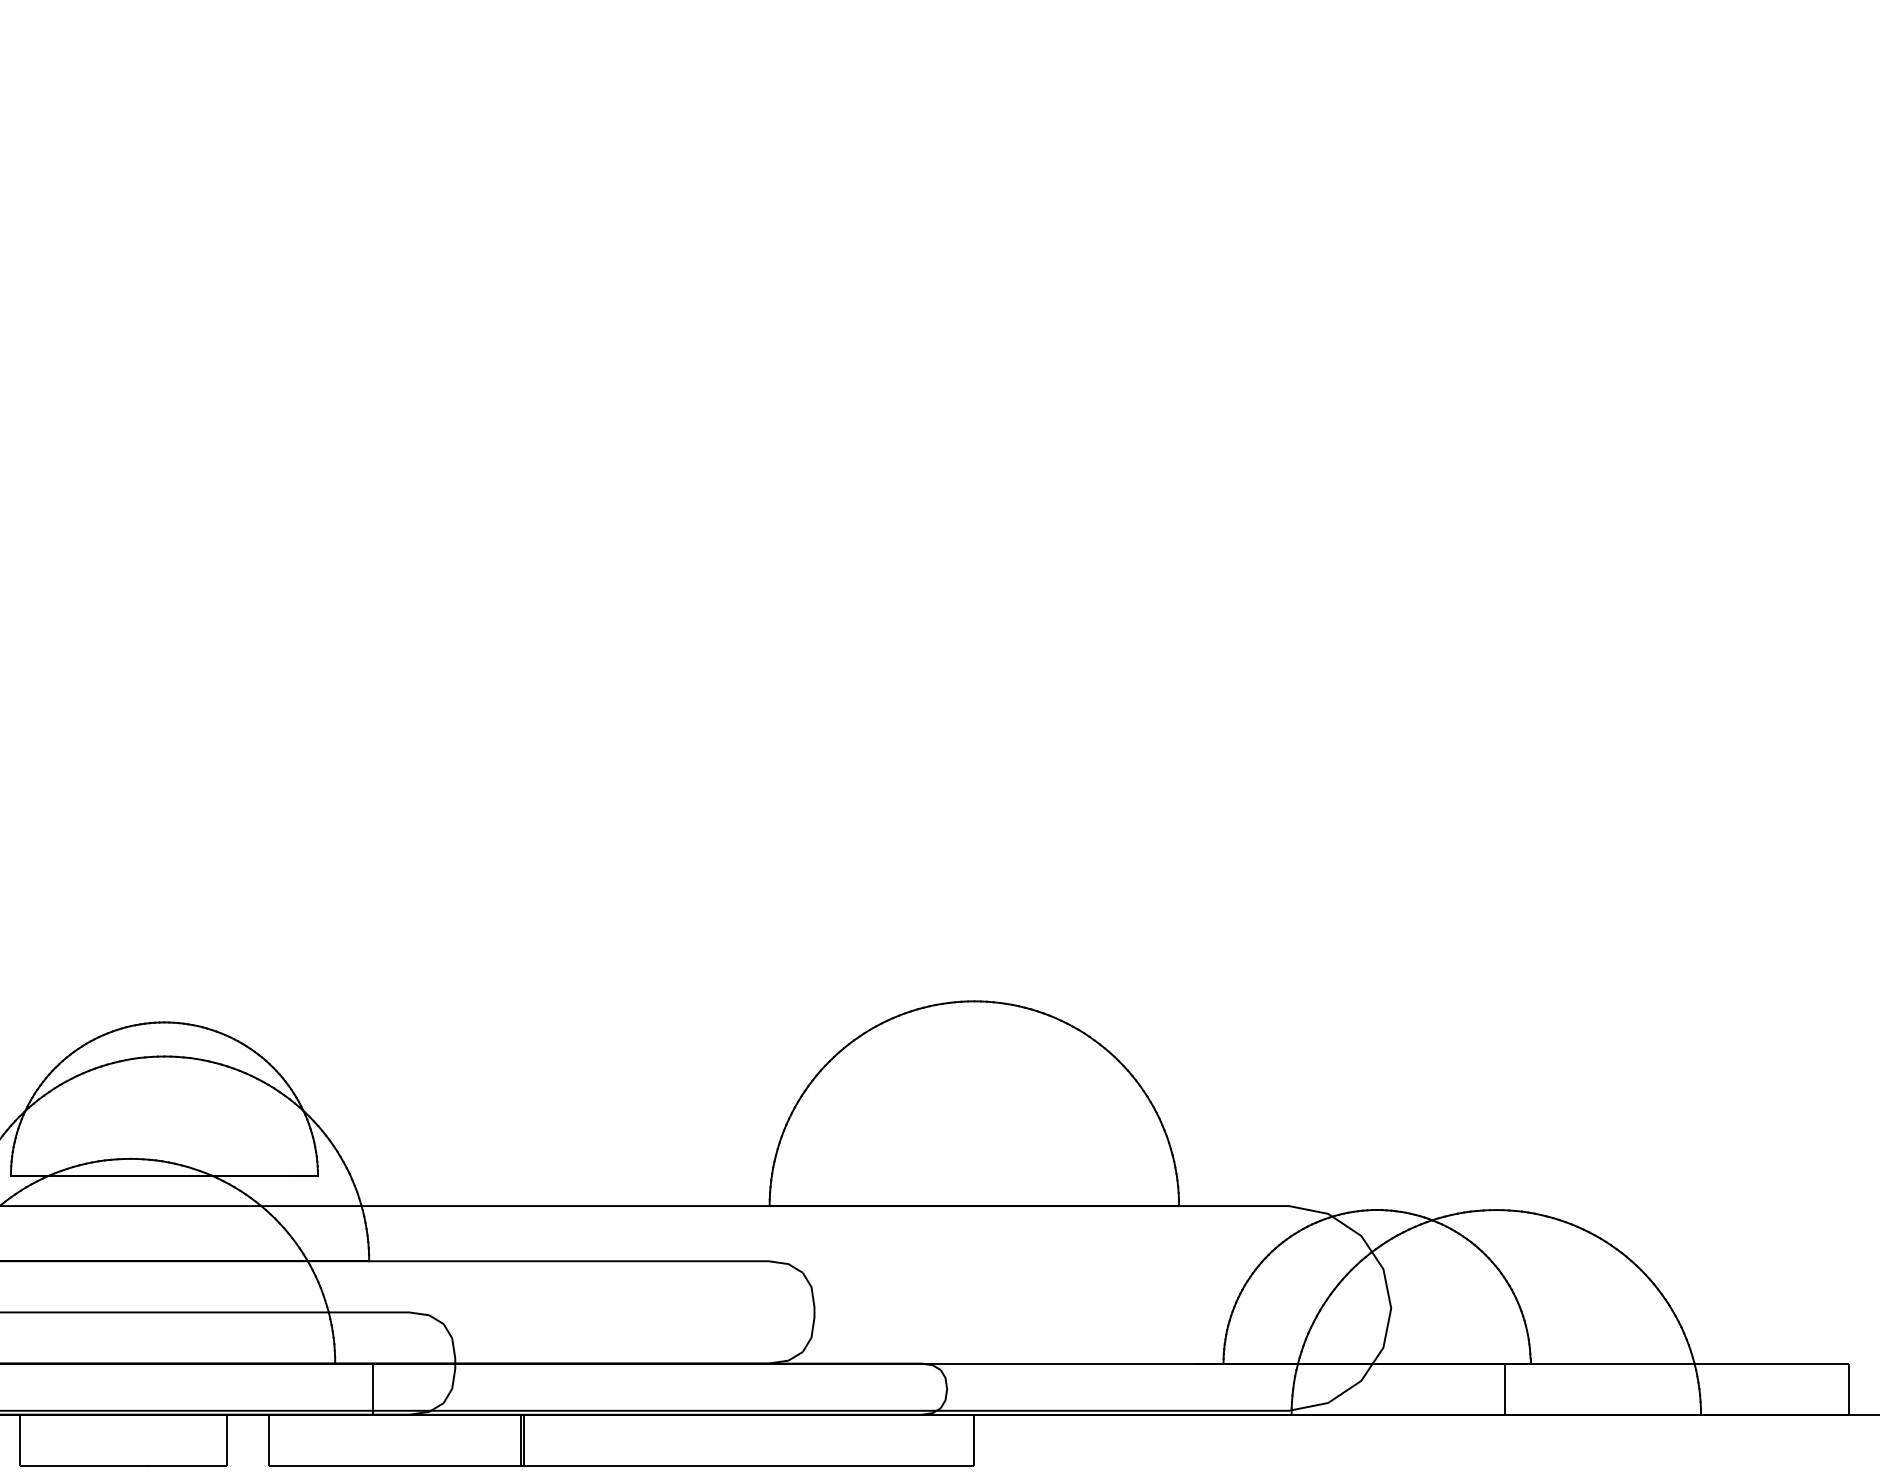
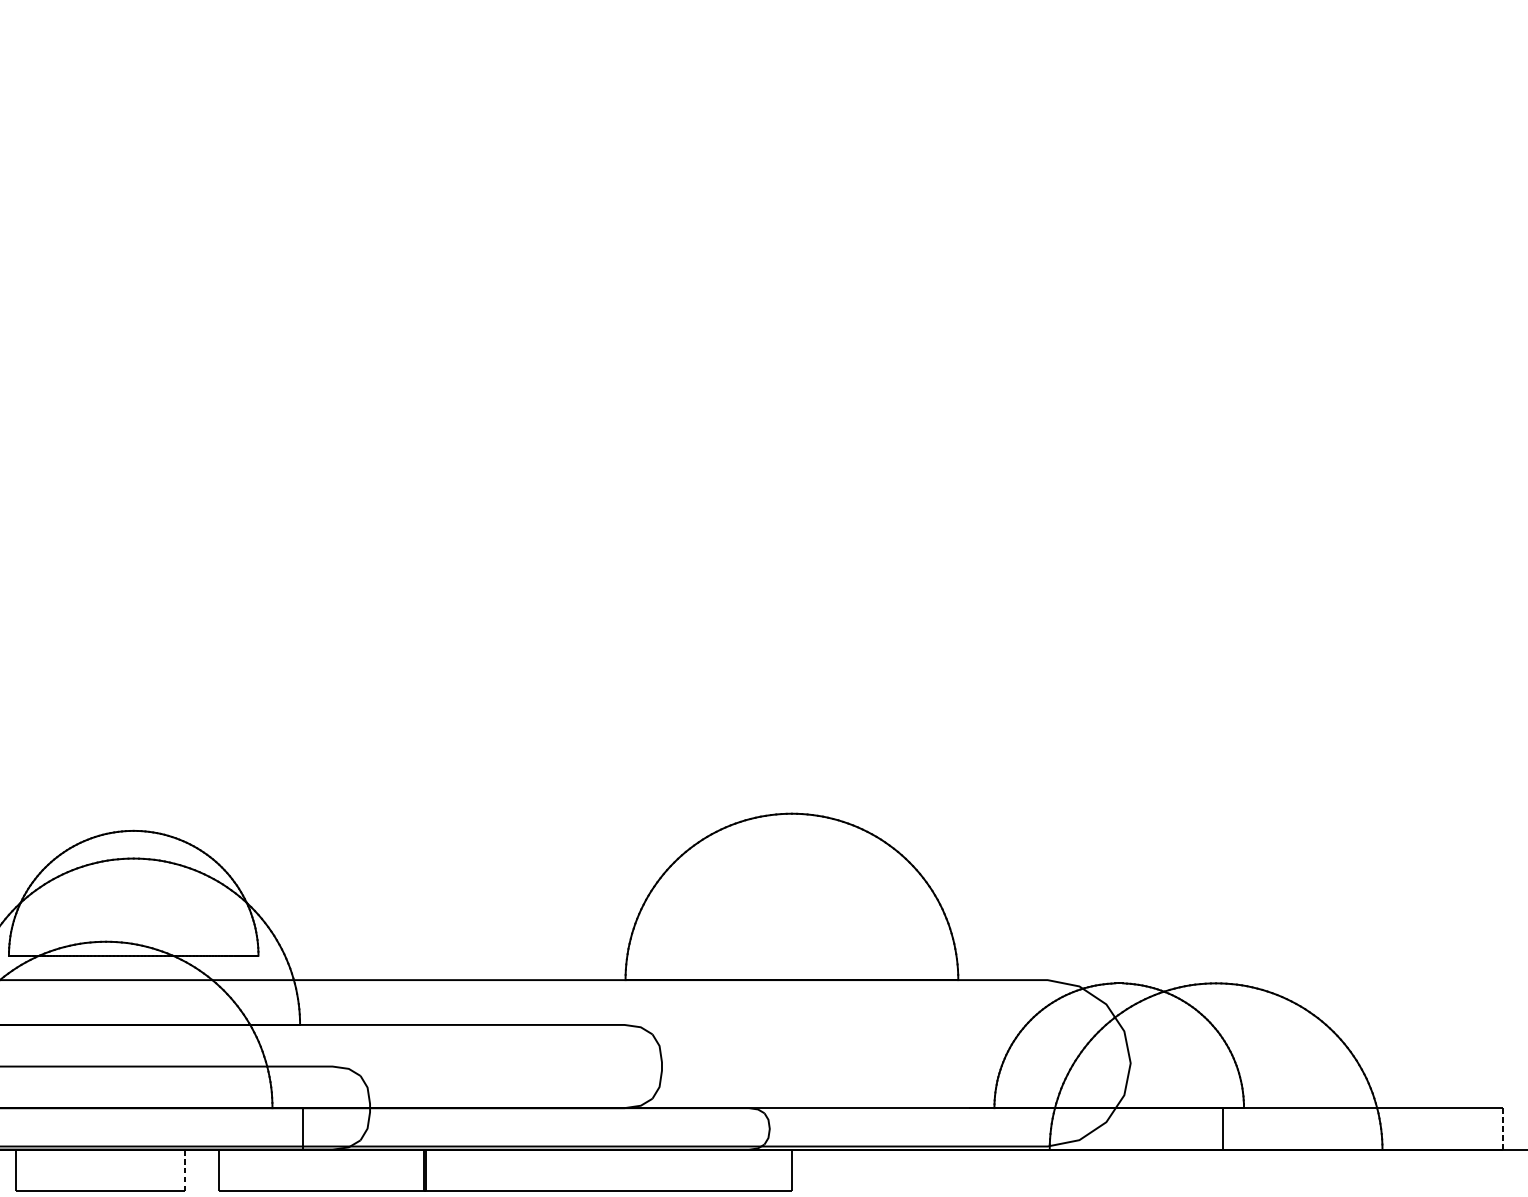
line: (1848, 1389) -> (1502, 1129), solid -> dashed
line: (227, 1440) -> (184, 1170), solid -> dashed

